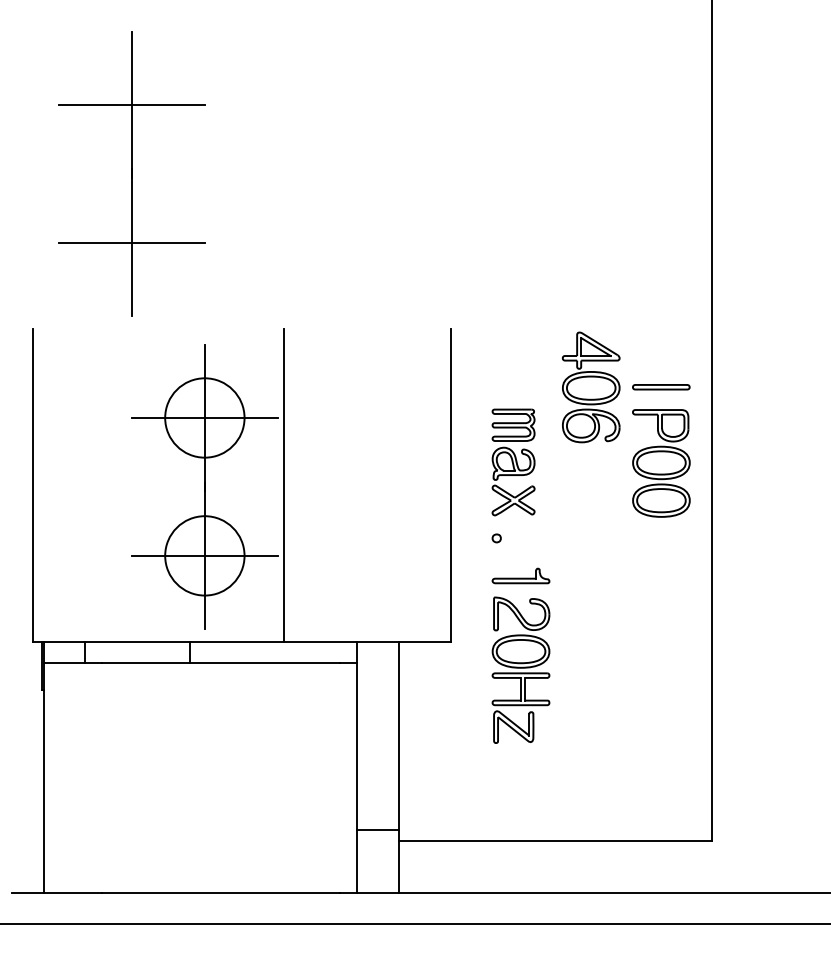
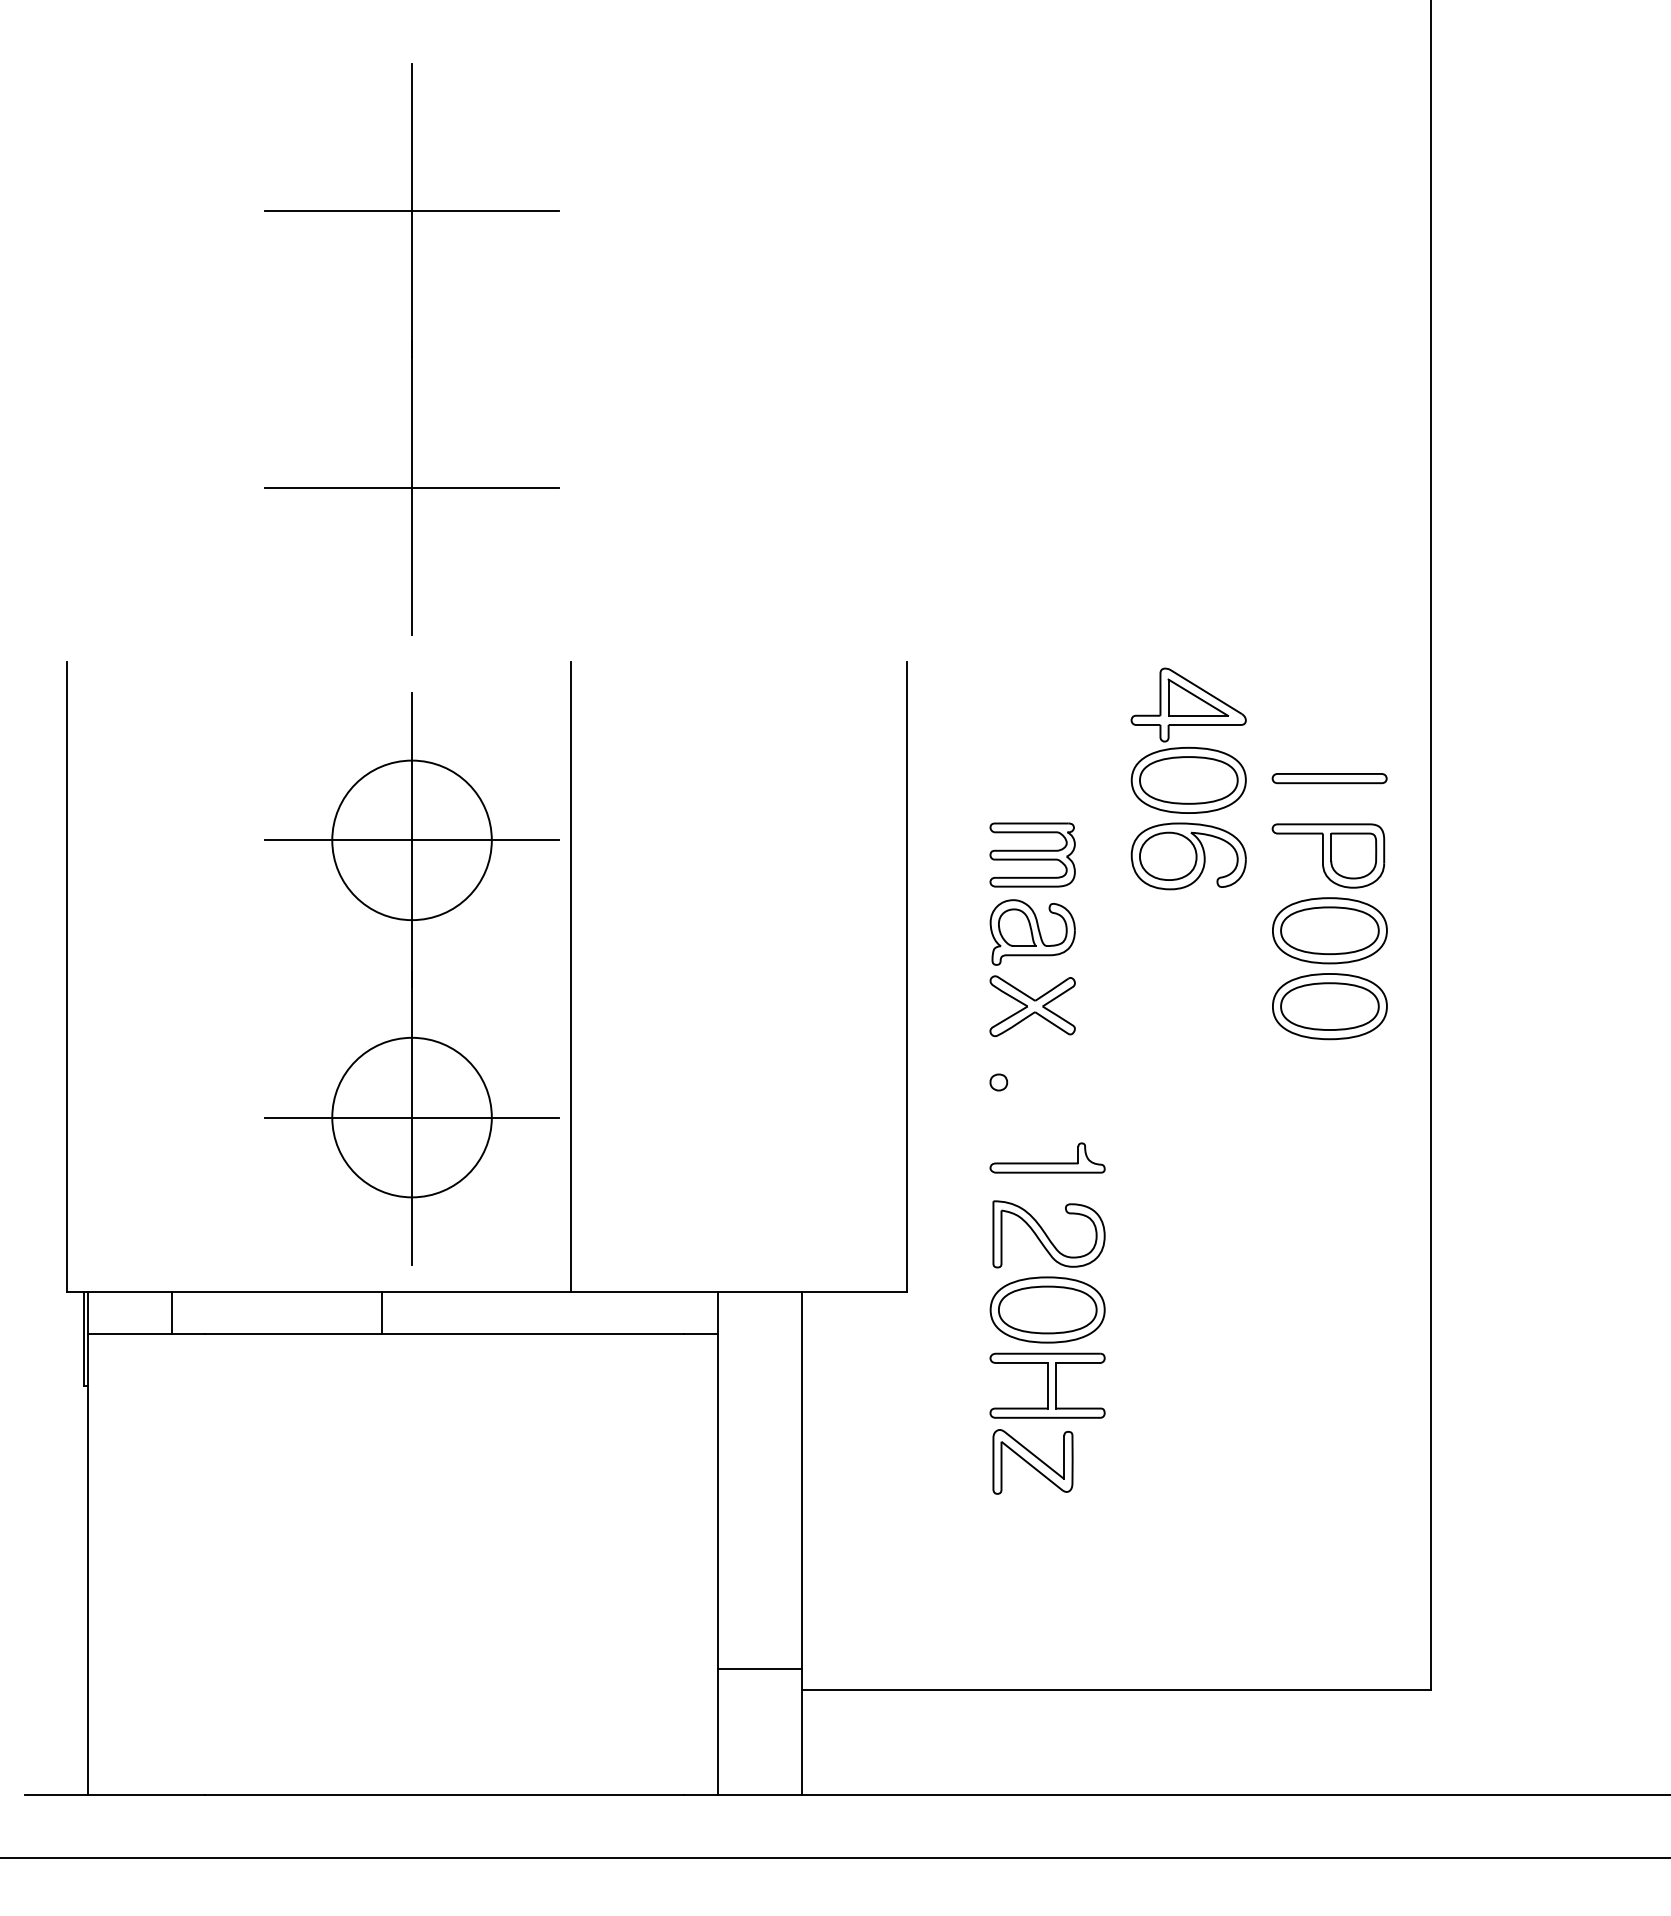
part: (131, 173) -> (411, 348), moved

